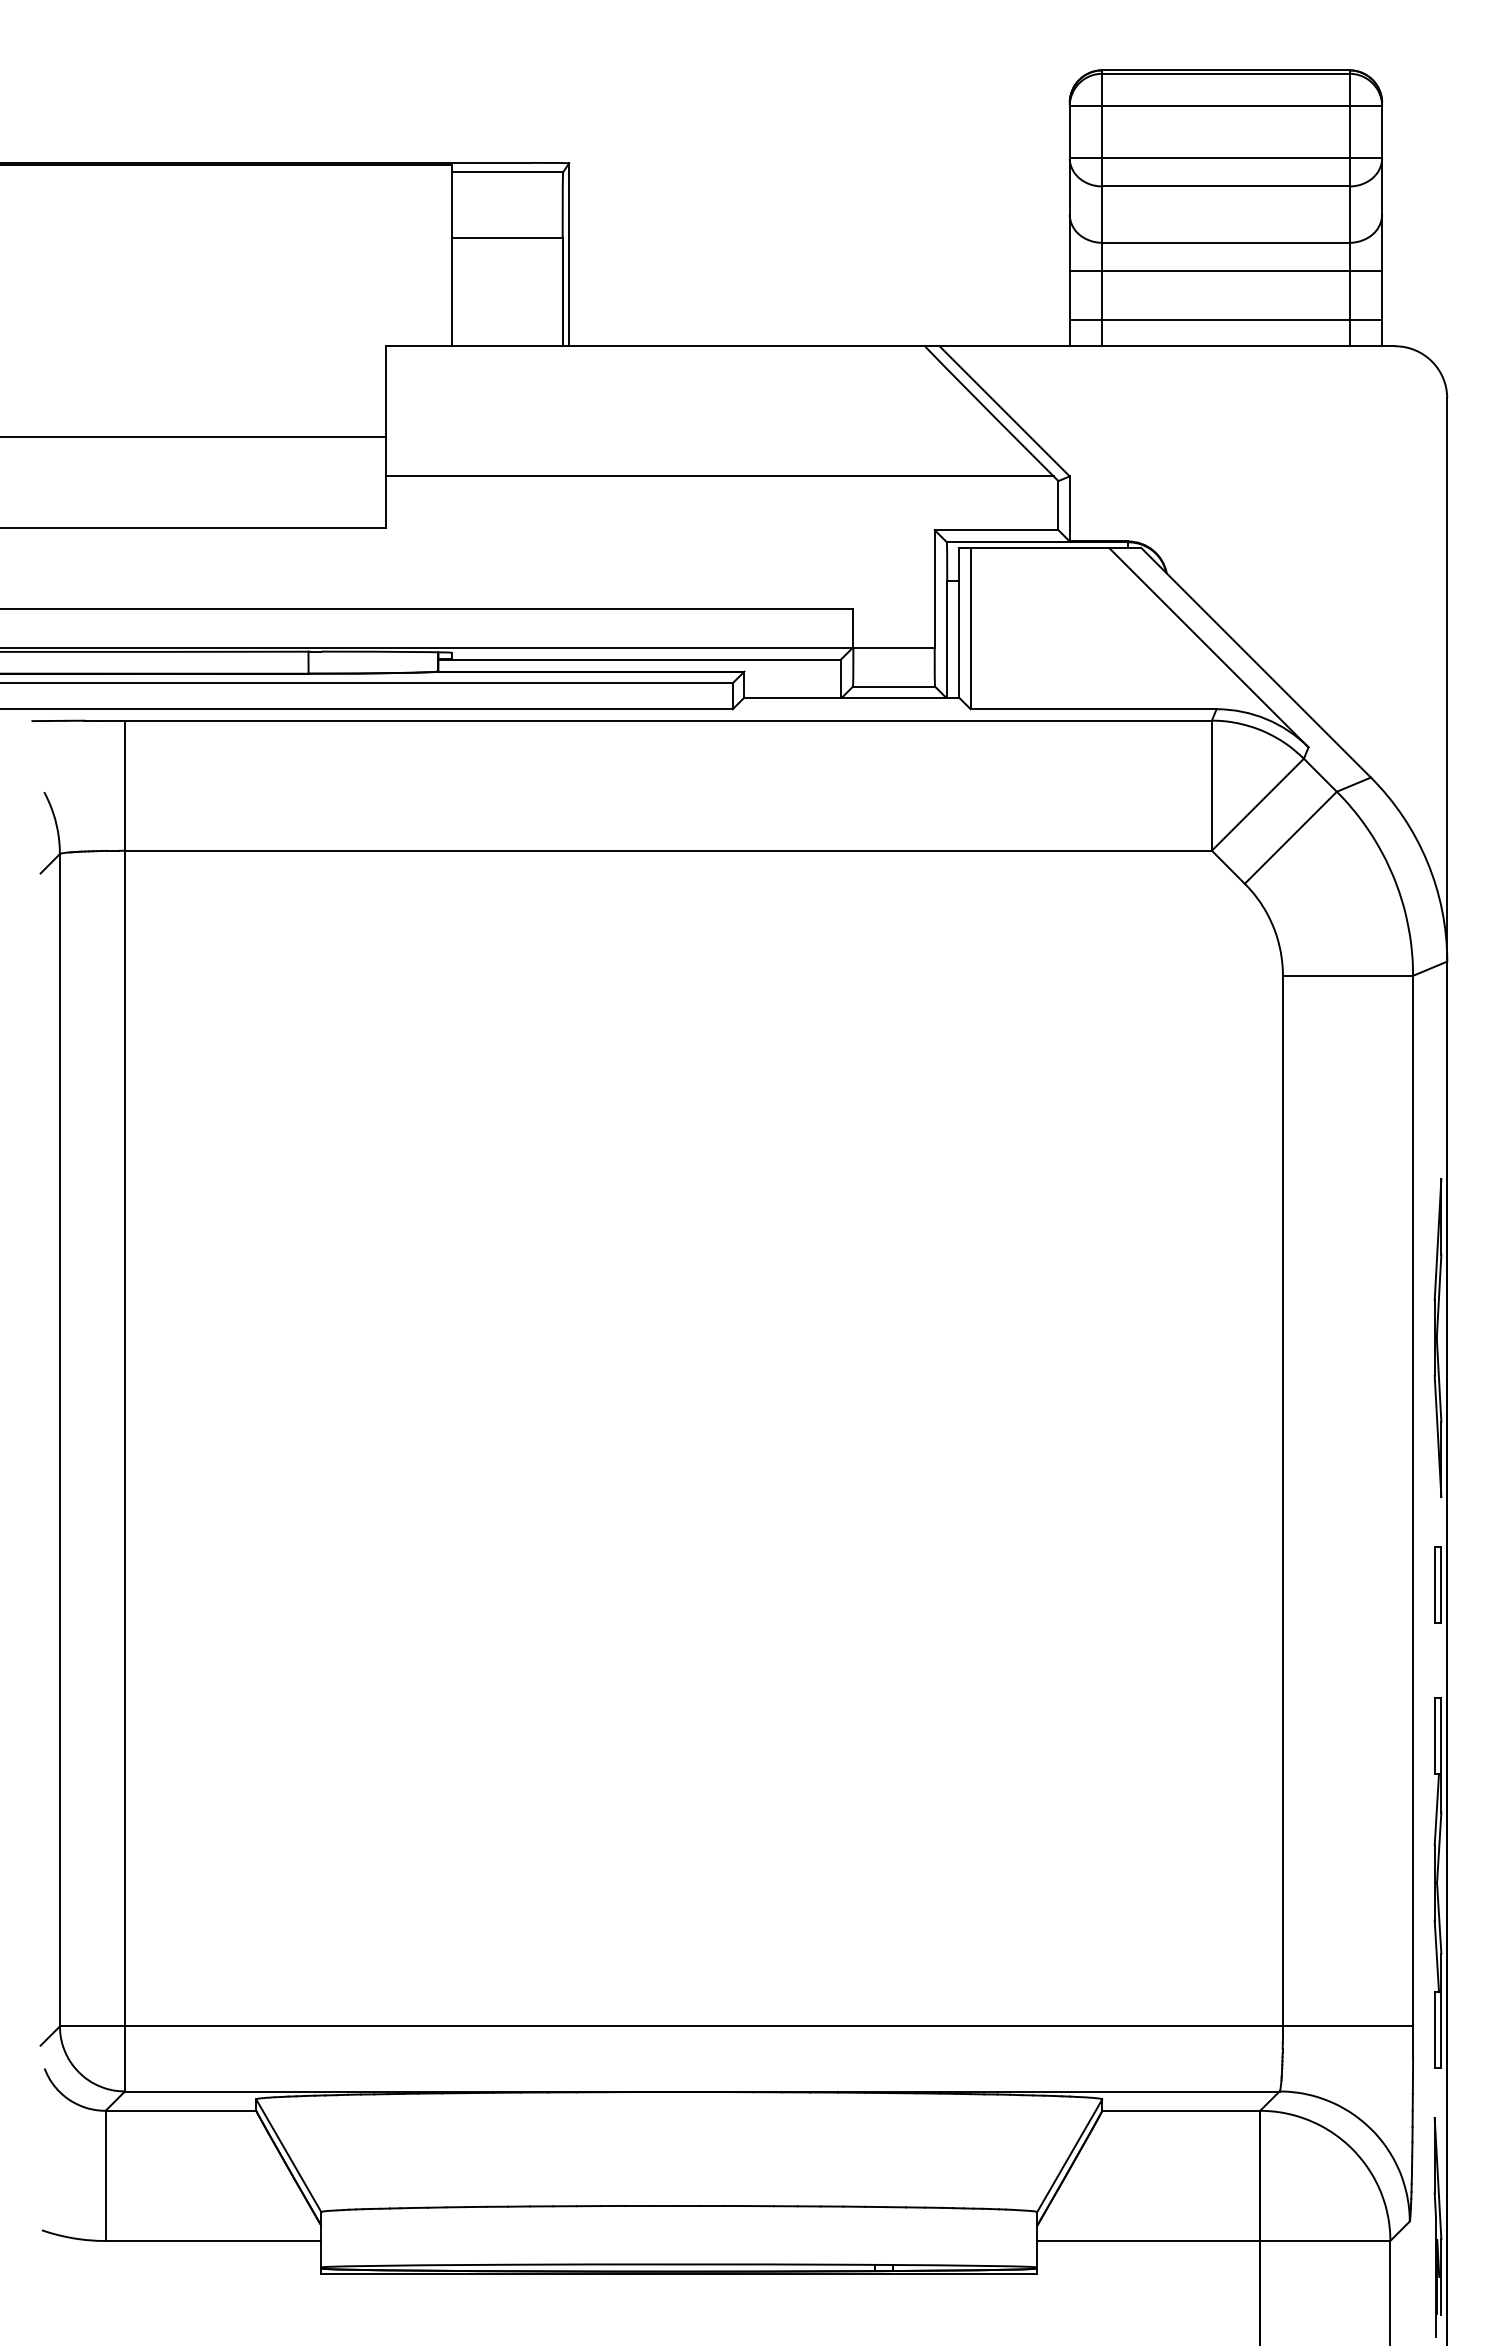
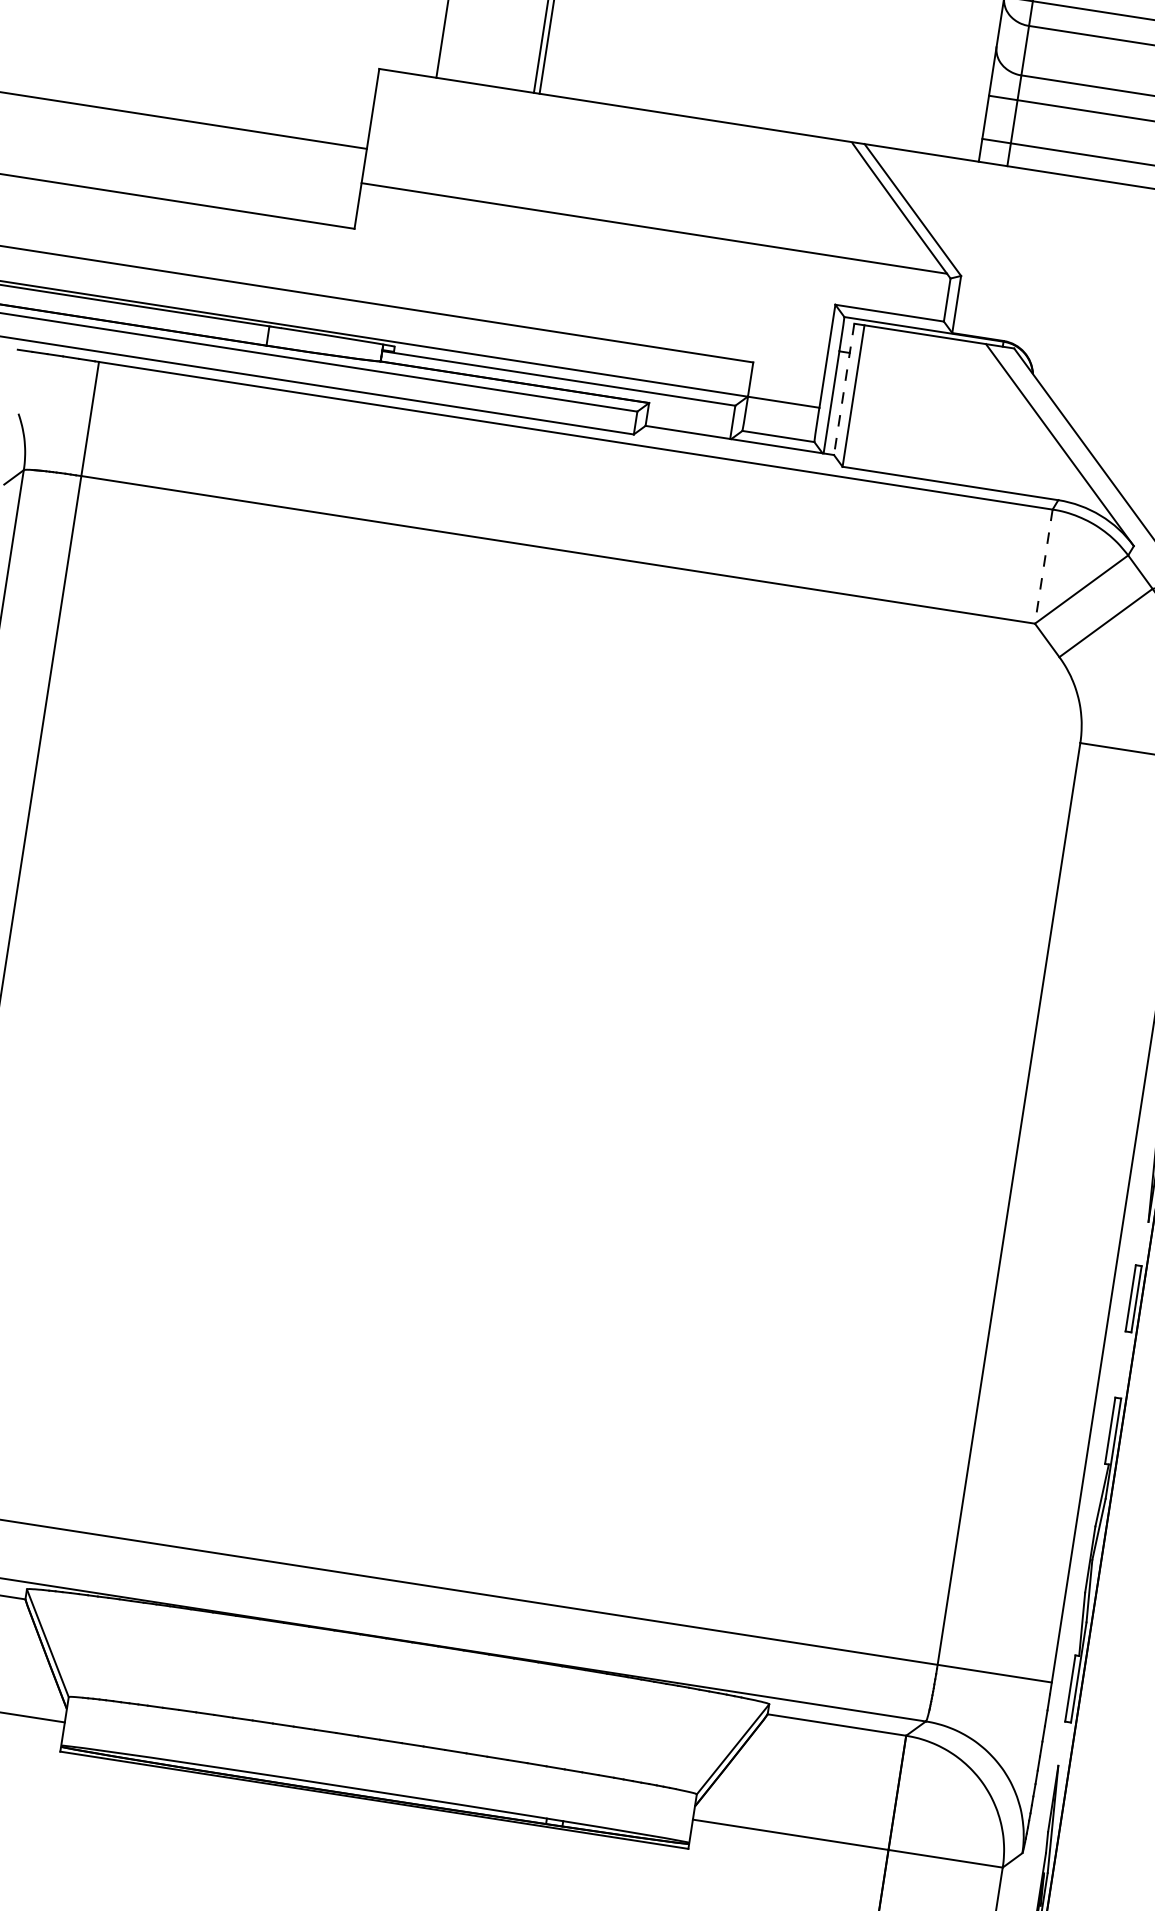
line: (959, 622) -> (844, 389), solid -> dashed
line: (1211, 786) -> (1043, 567), solid -> dashed

